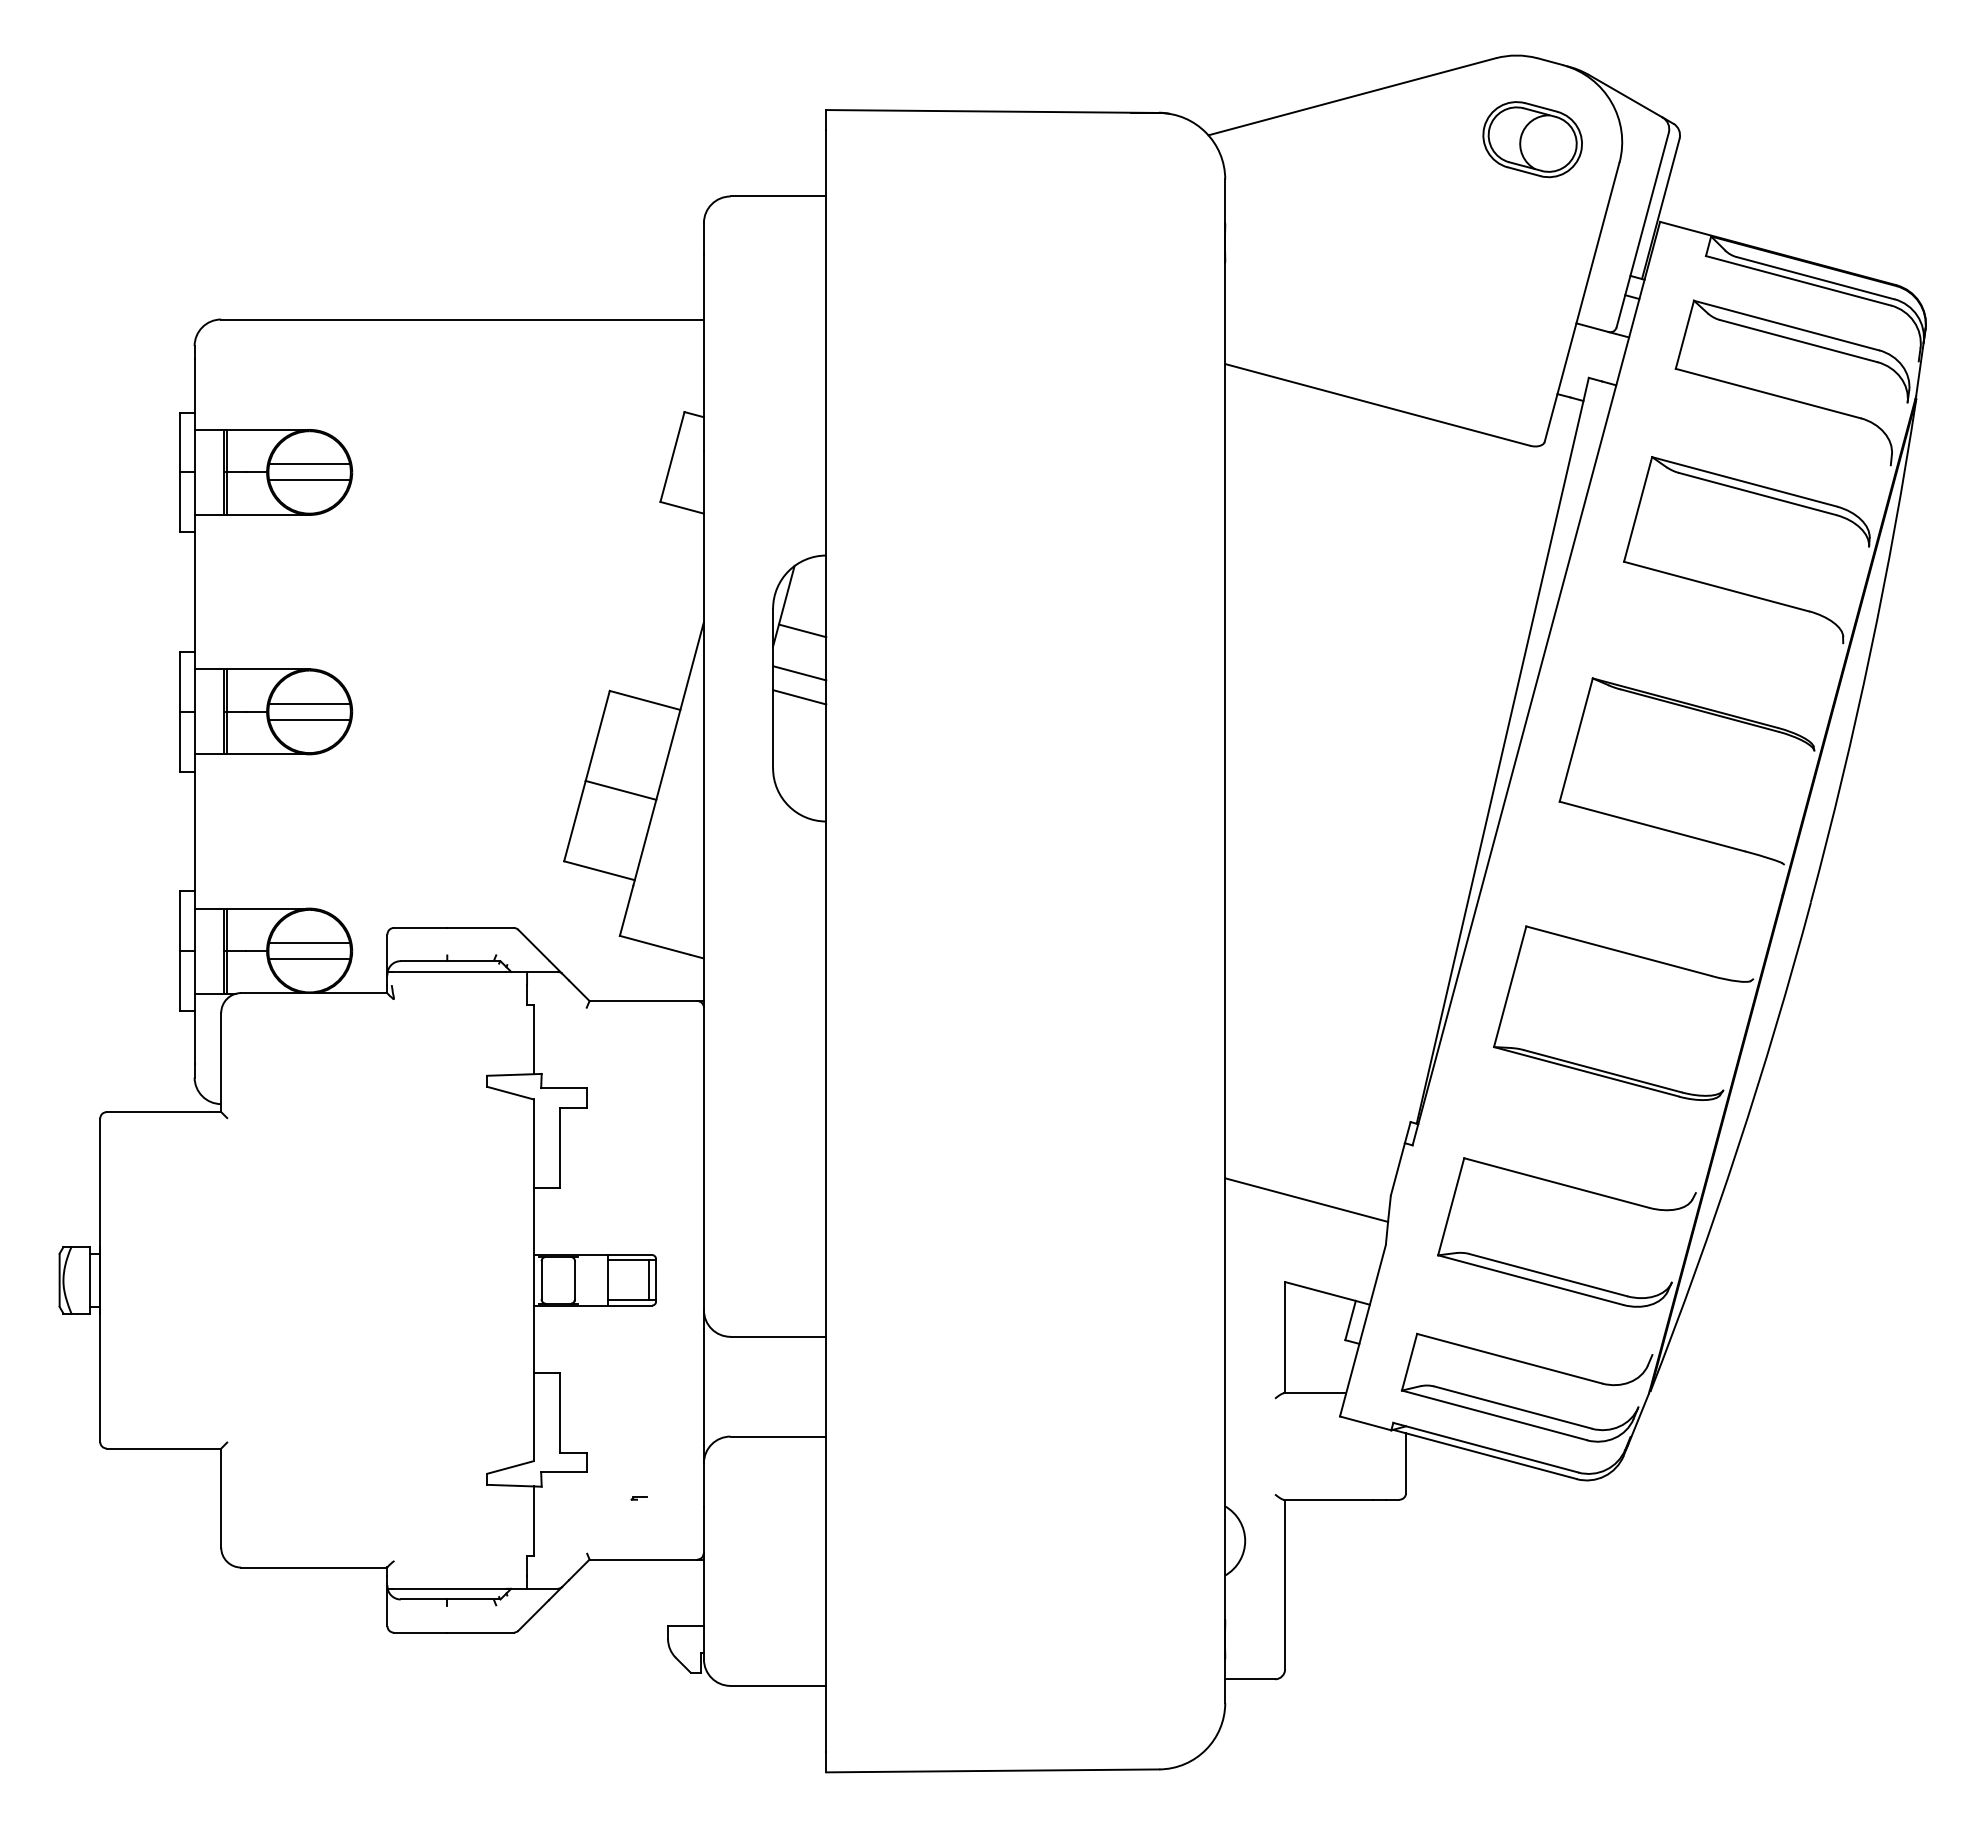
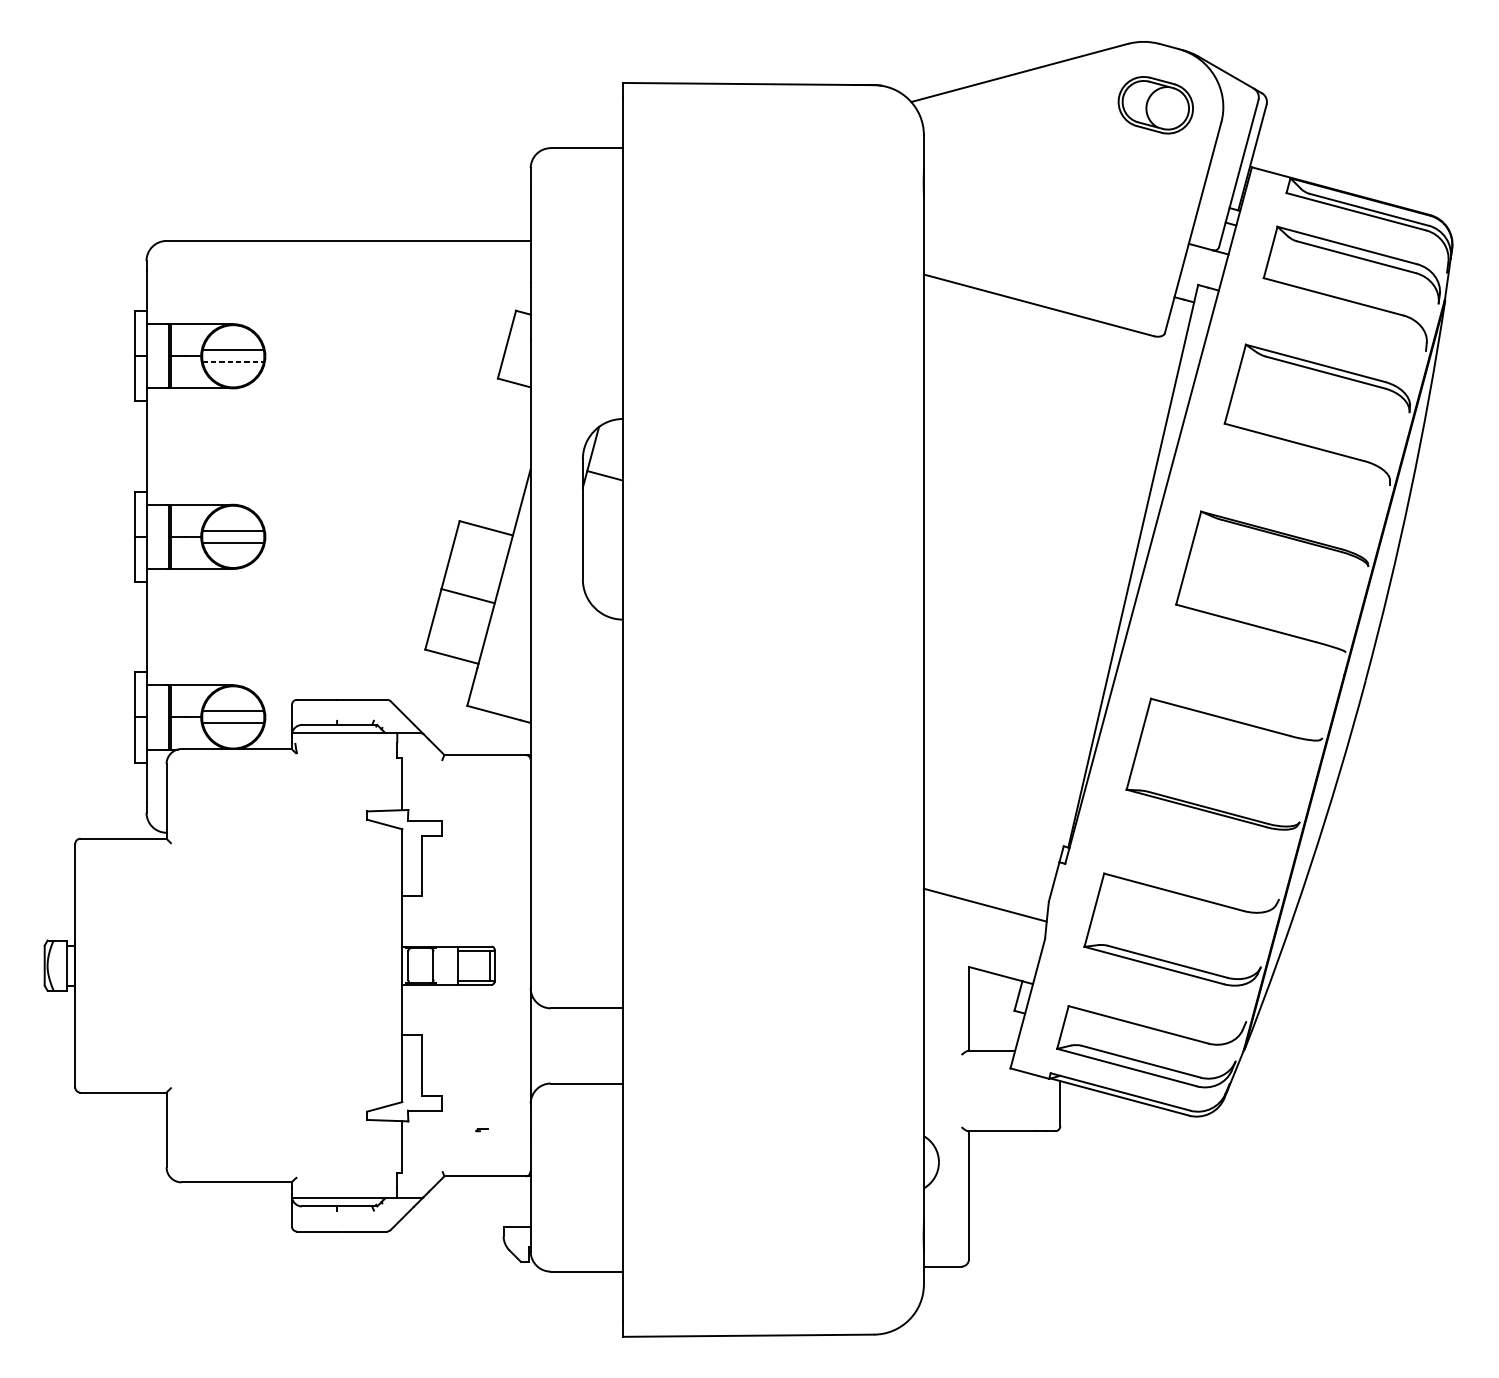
line: (310, 480) -> (233, 362), solid -> dashed
line: (799, 673) -> (602, 507), removed
line: (799, 697) -> (602, 526), removed

